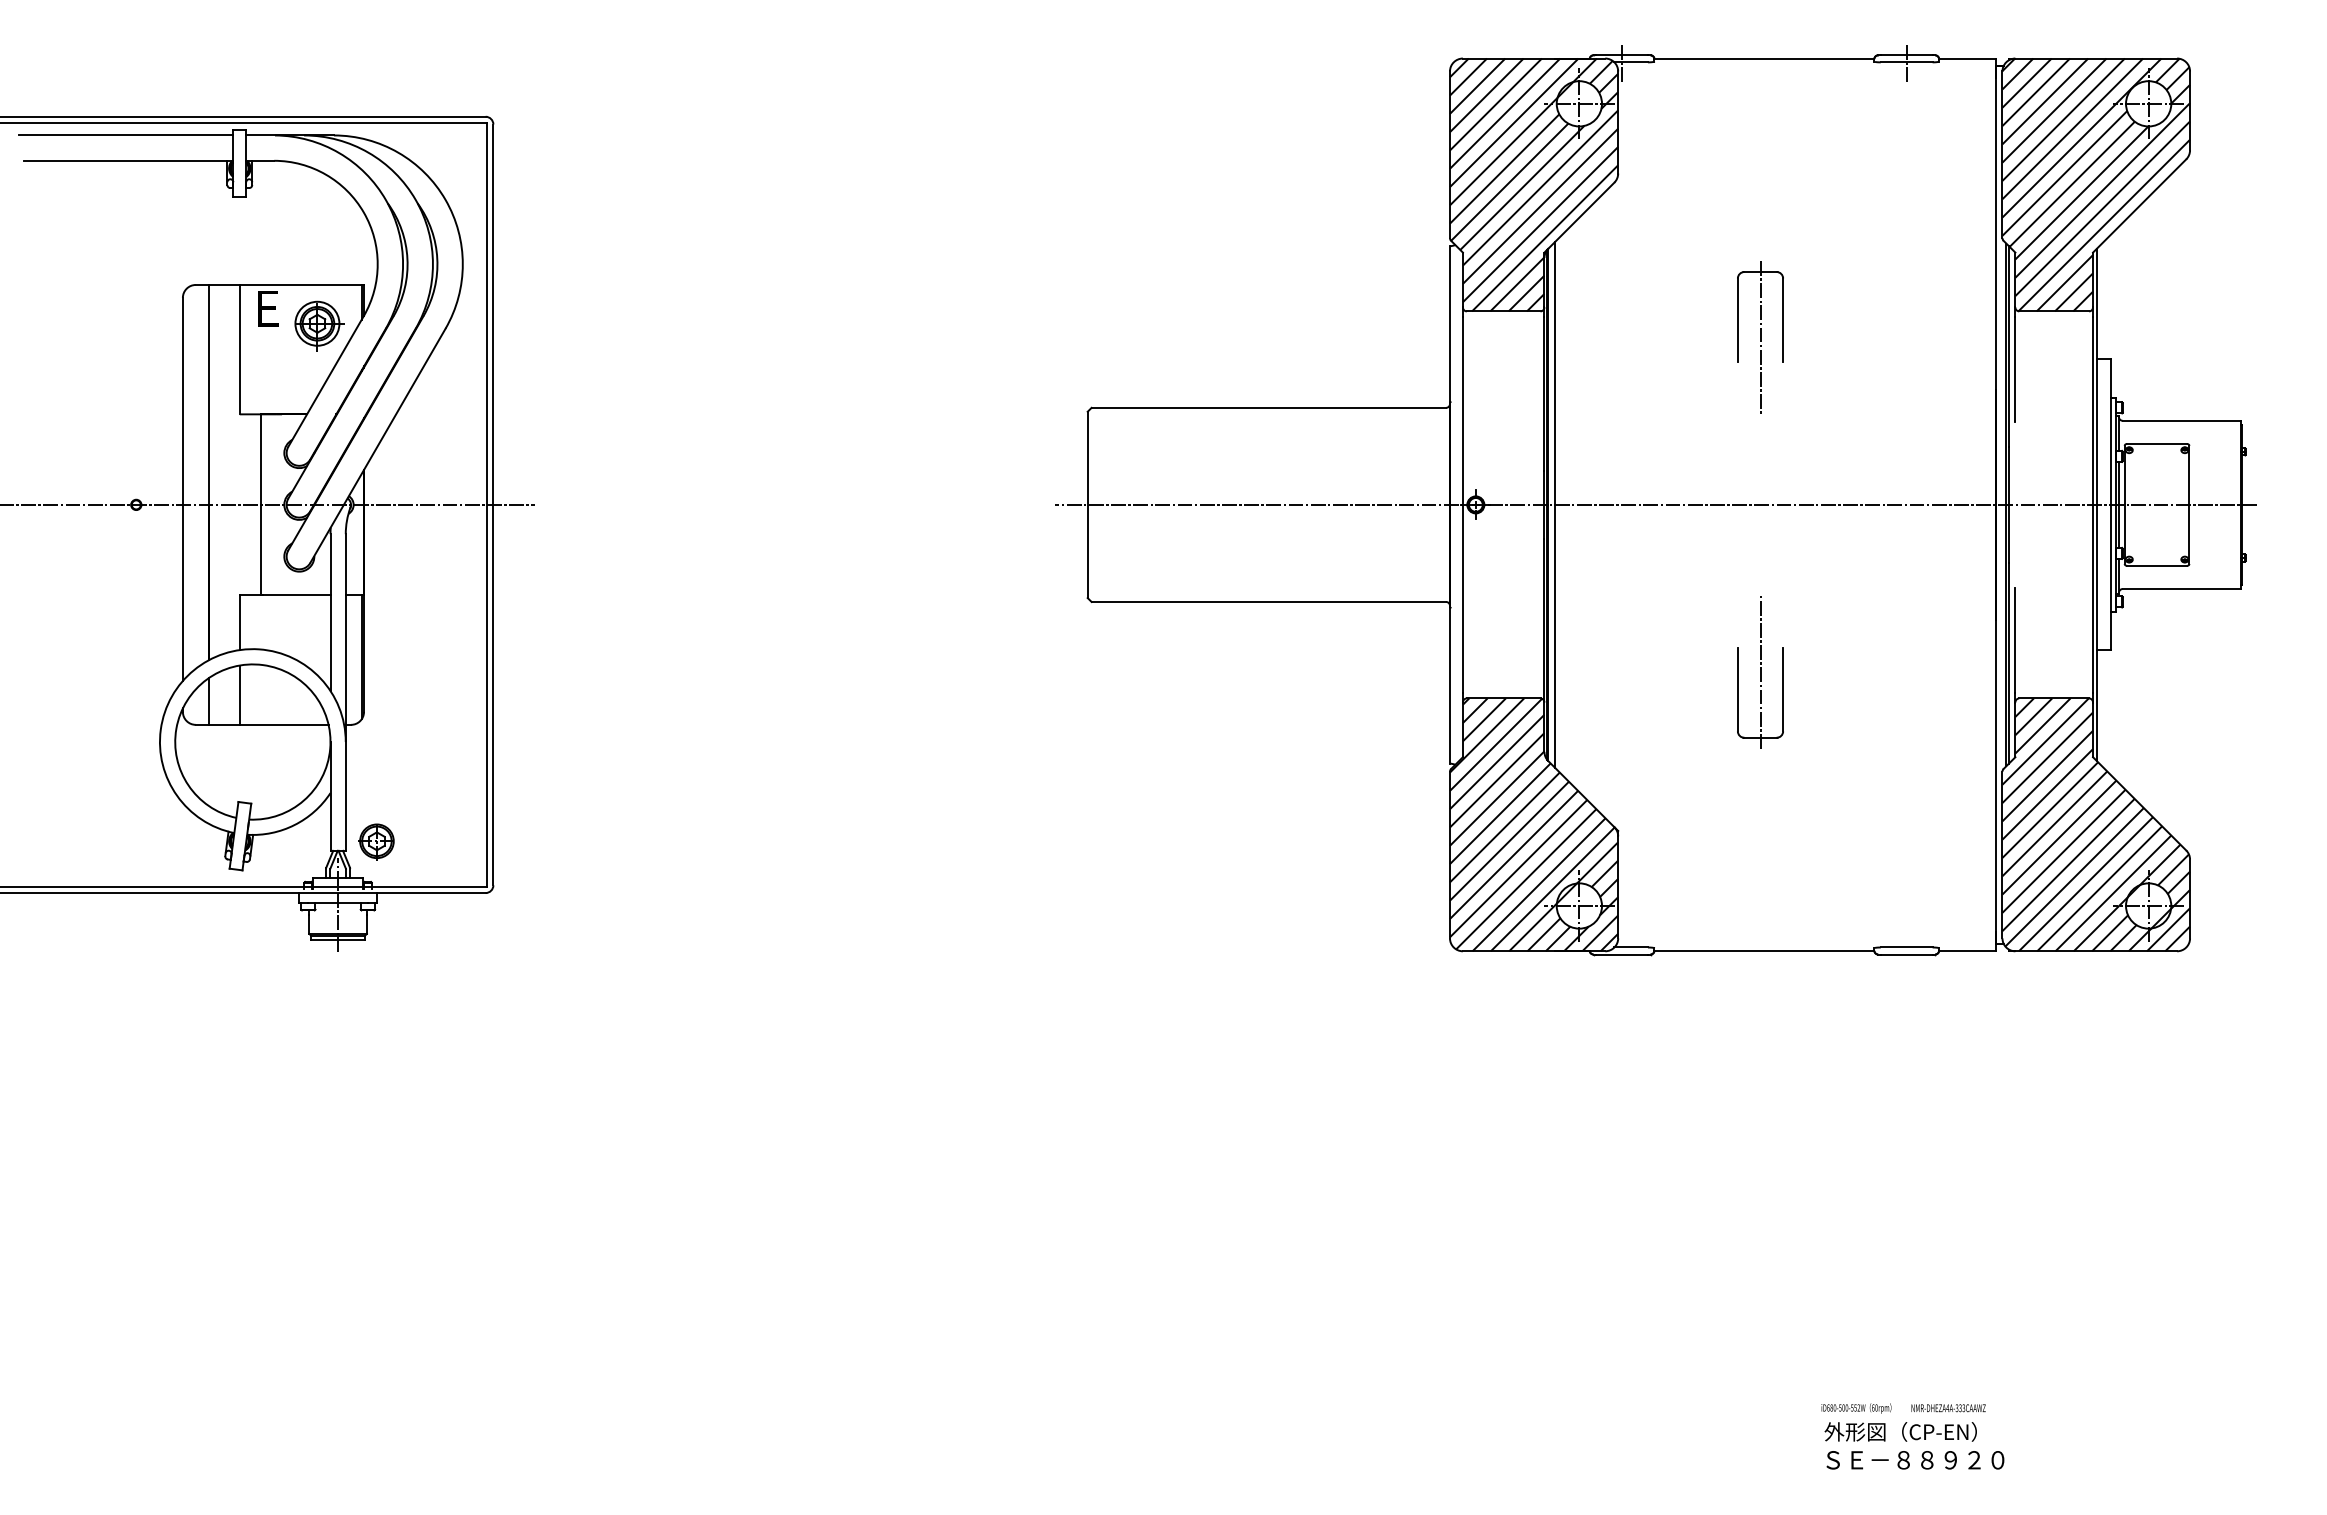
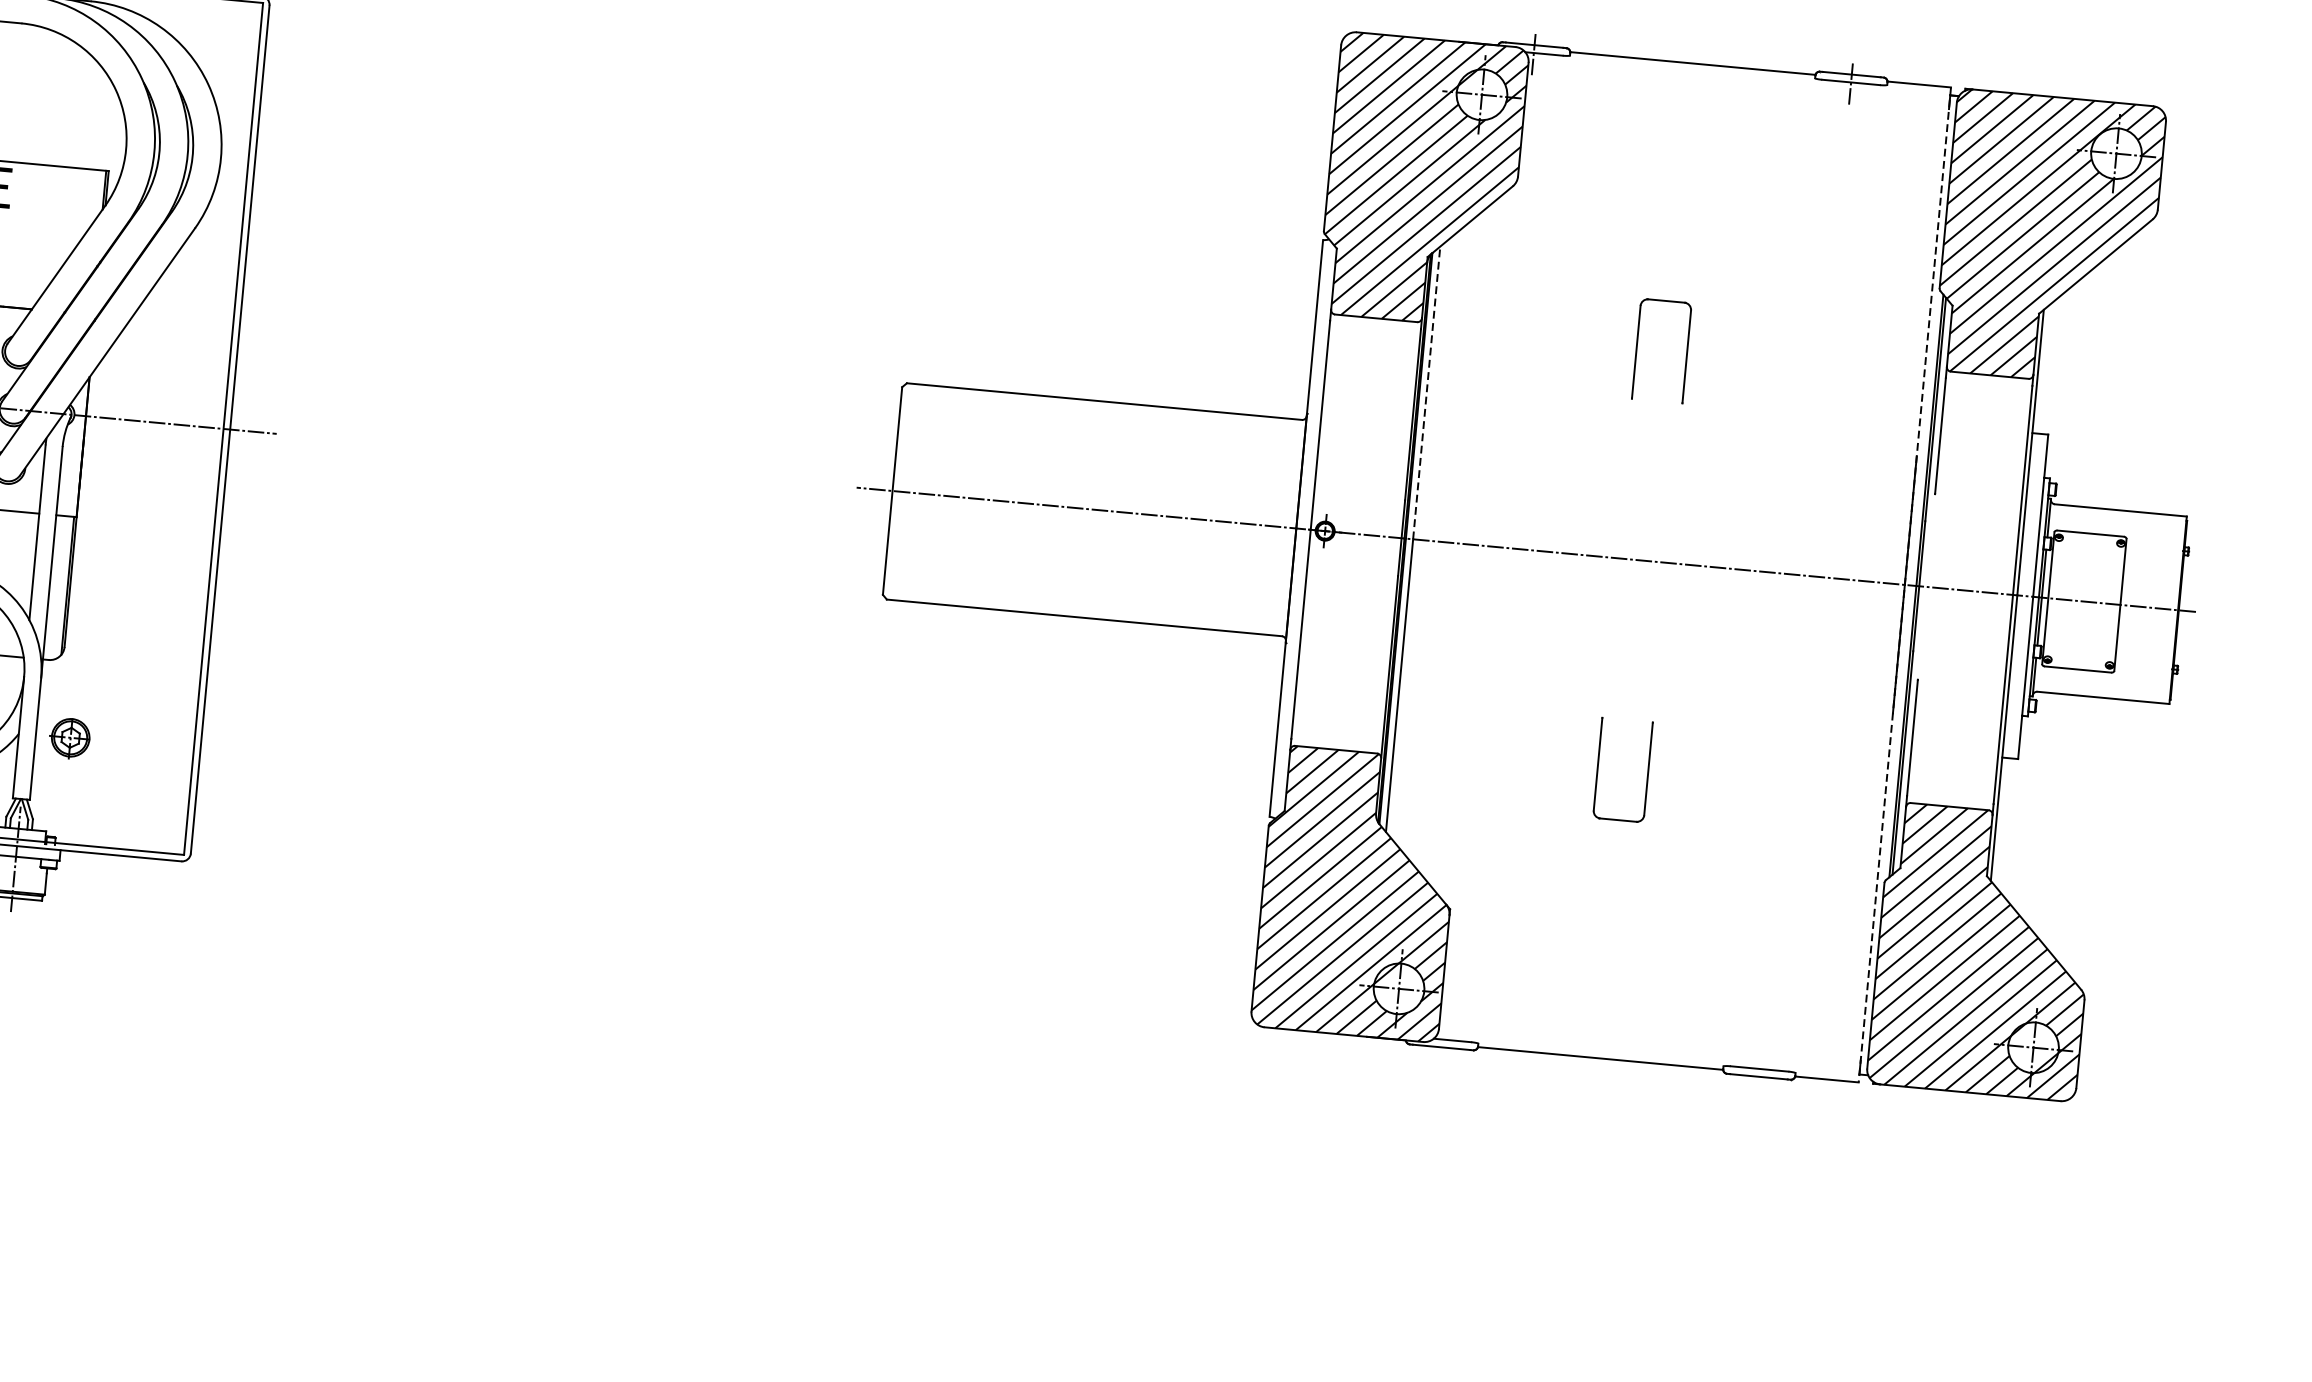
part: (319, 325) -> (54, 211), removed
line: (1760, 337) -> (1659, 373), removed
line: (1554, 373) -> (1426, 392), solid -> dashed
line: (1995, 505) -> (1904, 585), solid -> dashed
line: (1760, 672) -> (1625, 747), removed
part: (376, 841) -> (70, 738), moved

